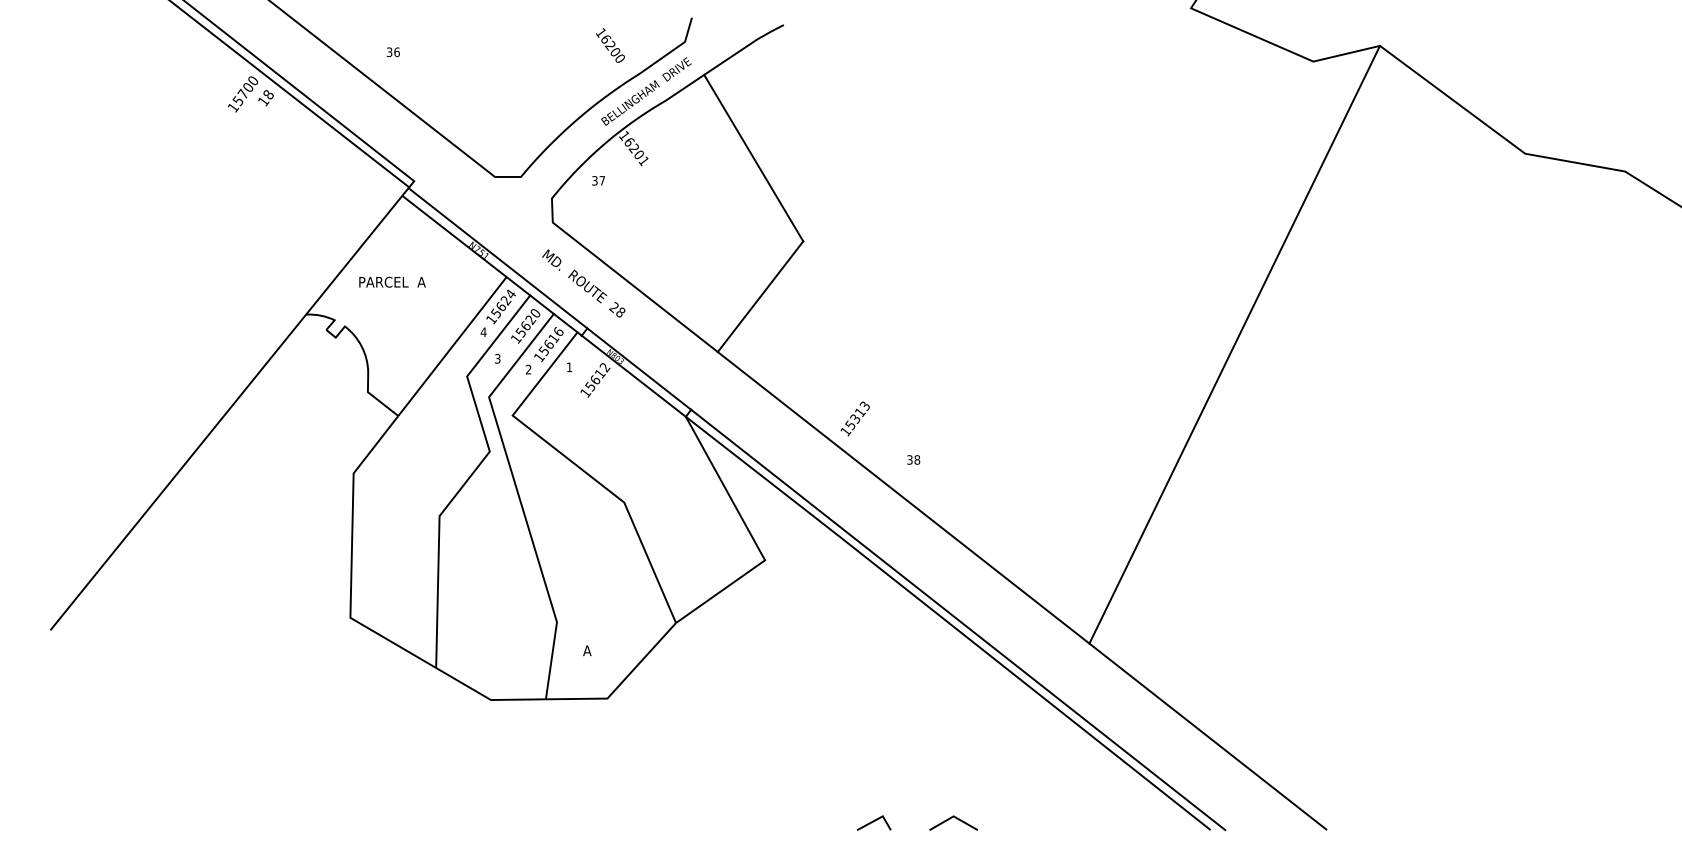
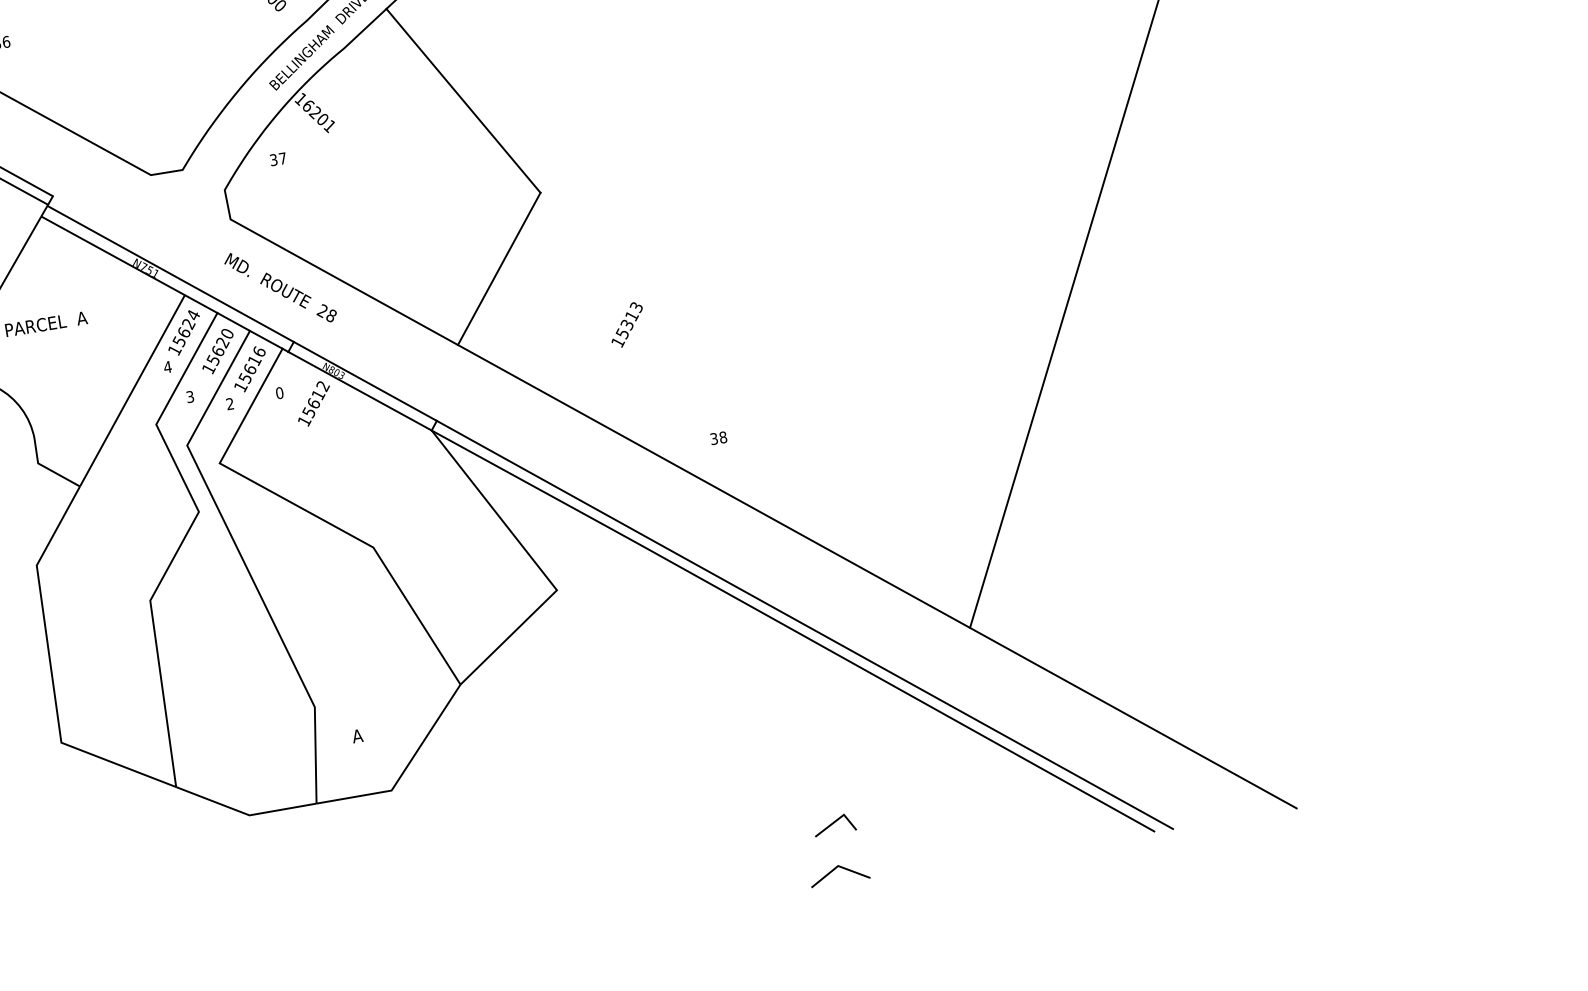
text: (569, 367) -> (279, 393), 1 -> 0
text: (854, 418) -> (626, 324), moved
line: (874, 821) -> (834, 822), moved

